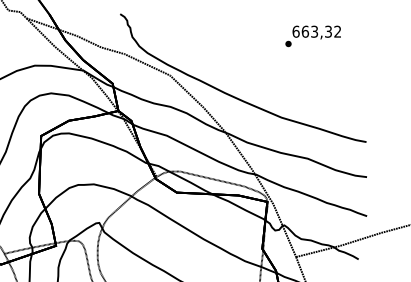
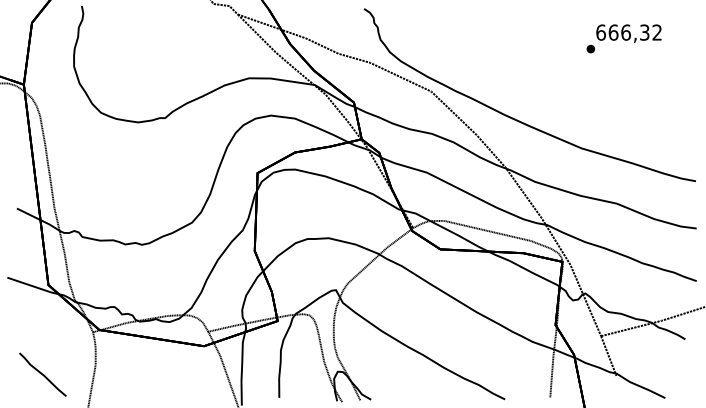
text: (314, 31) -> (626, 32), 663,32 -> 666,32

